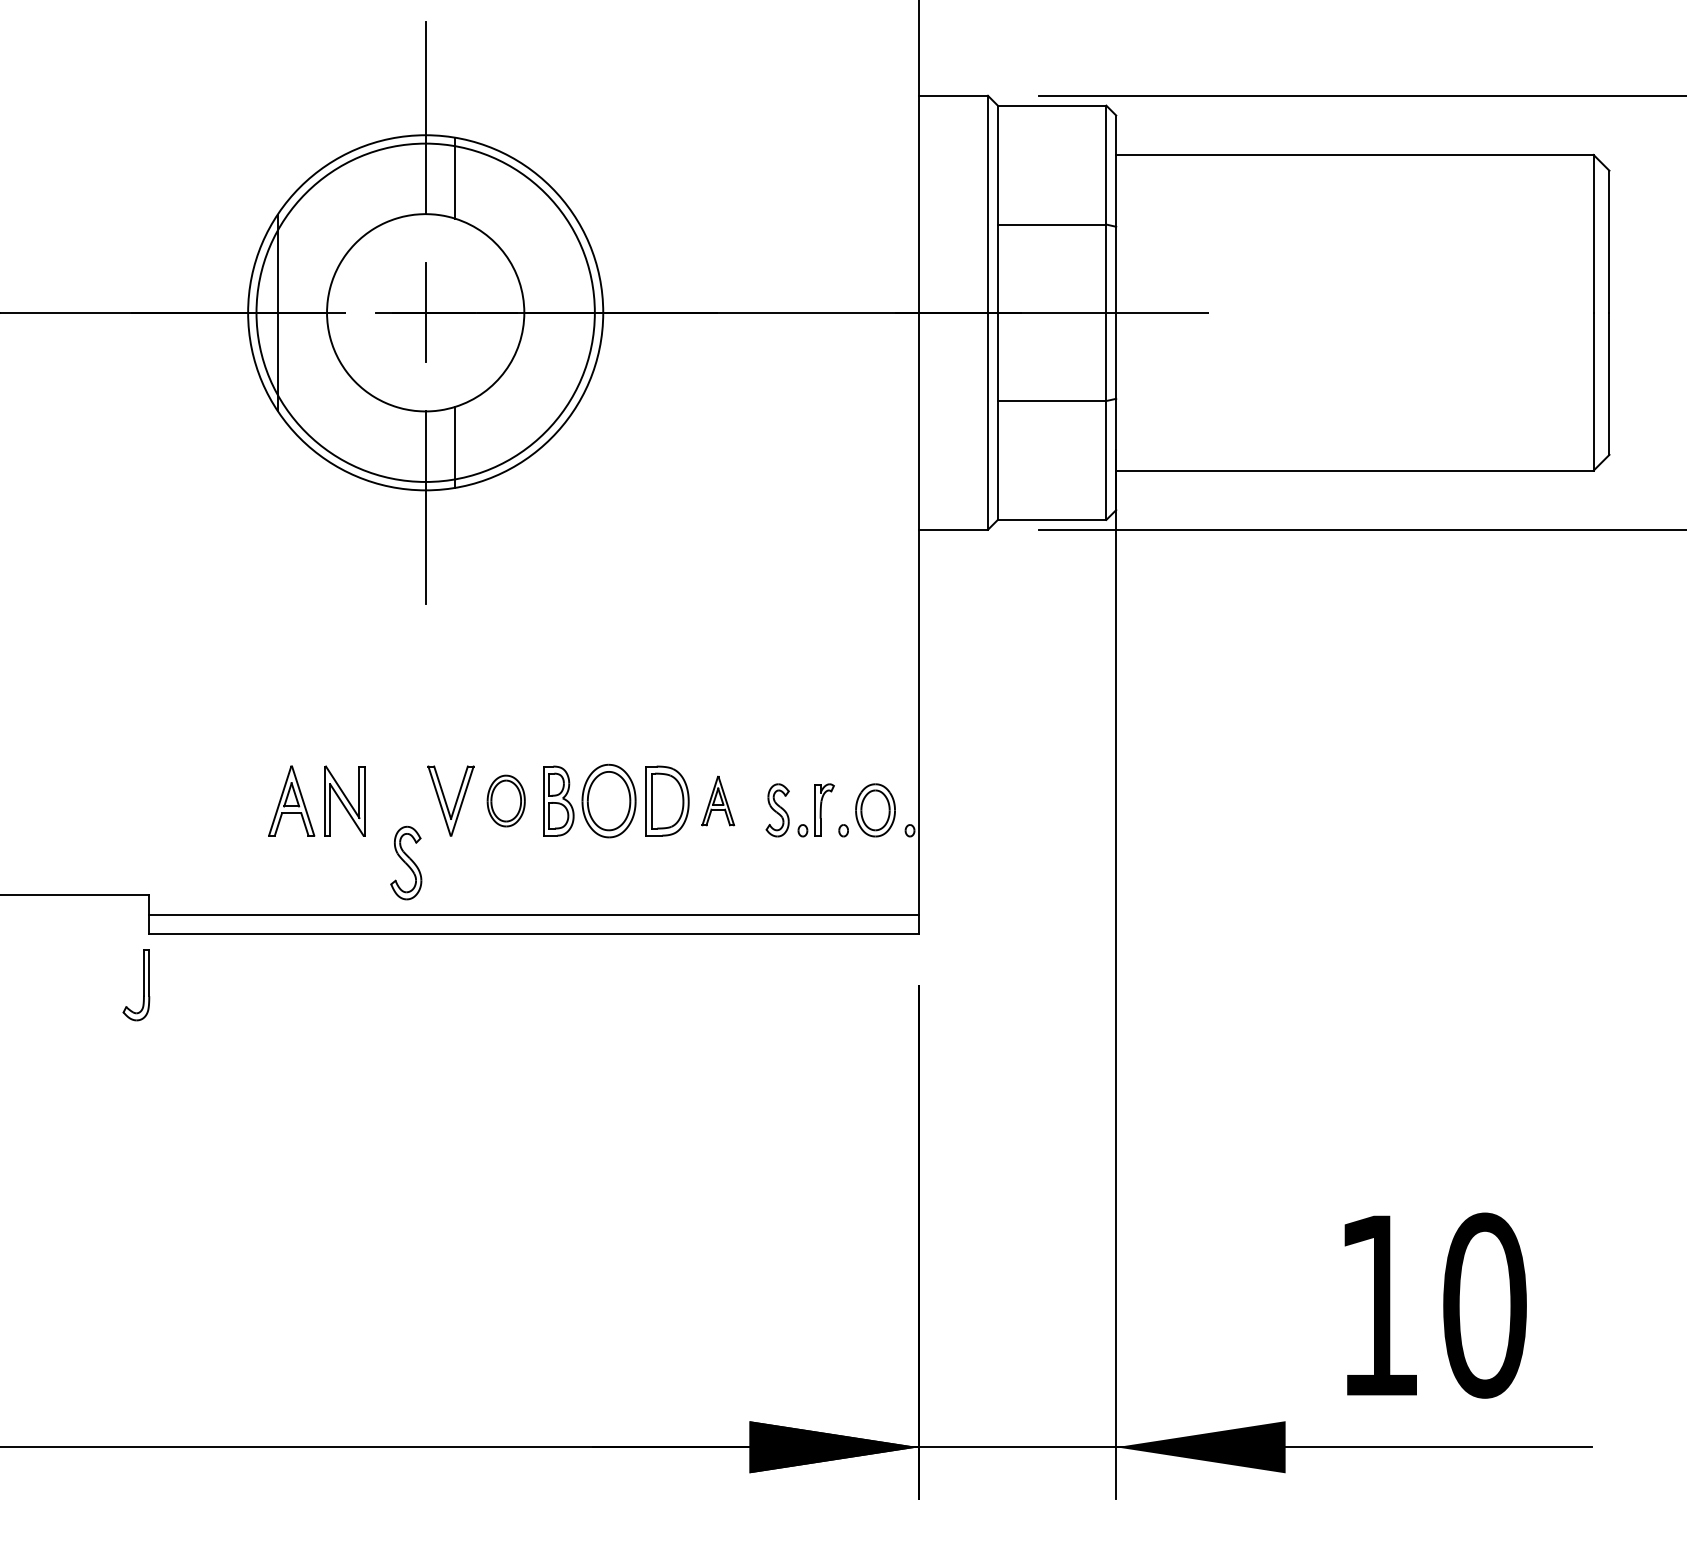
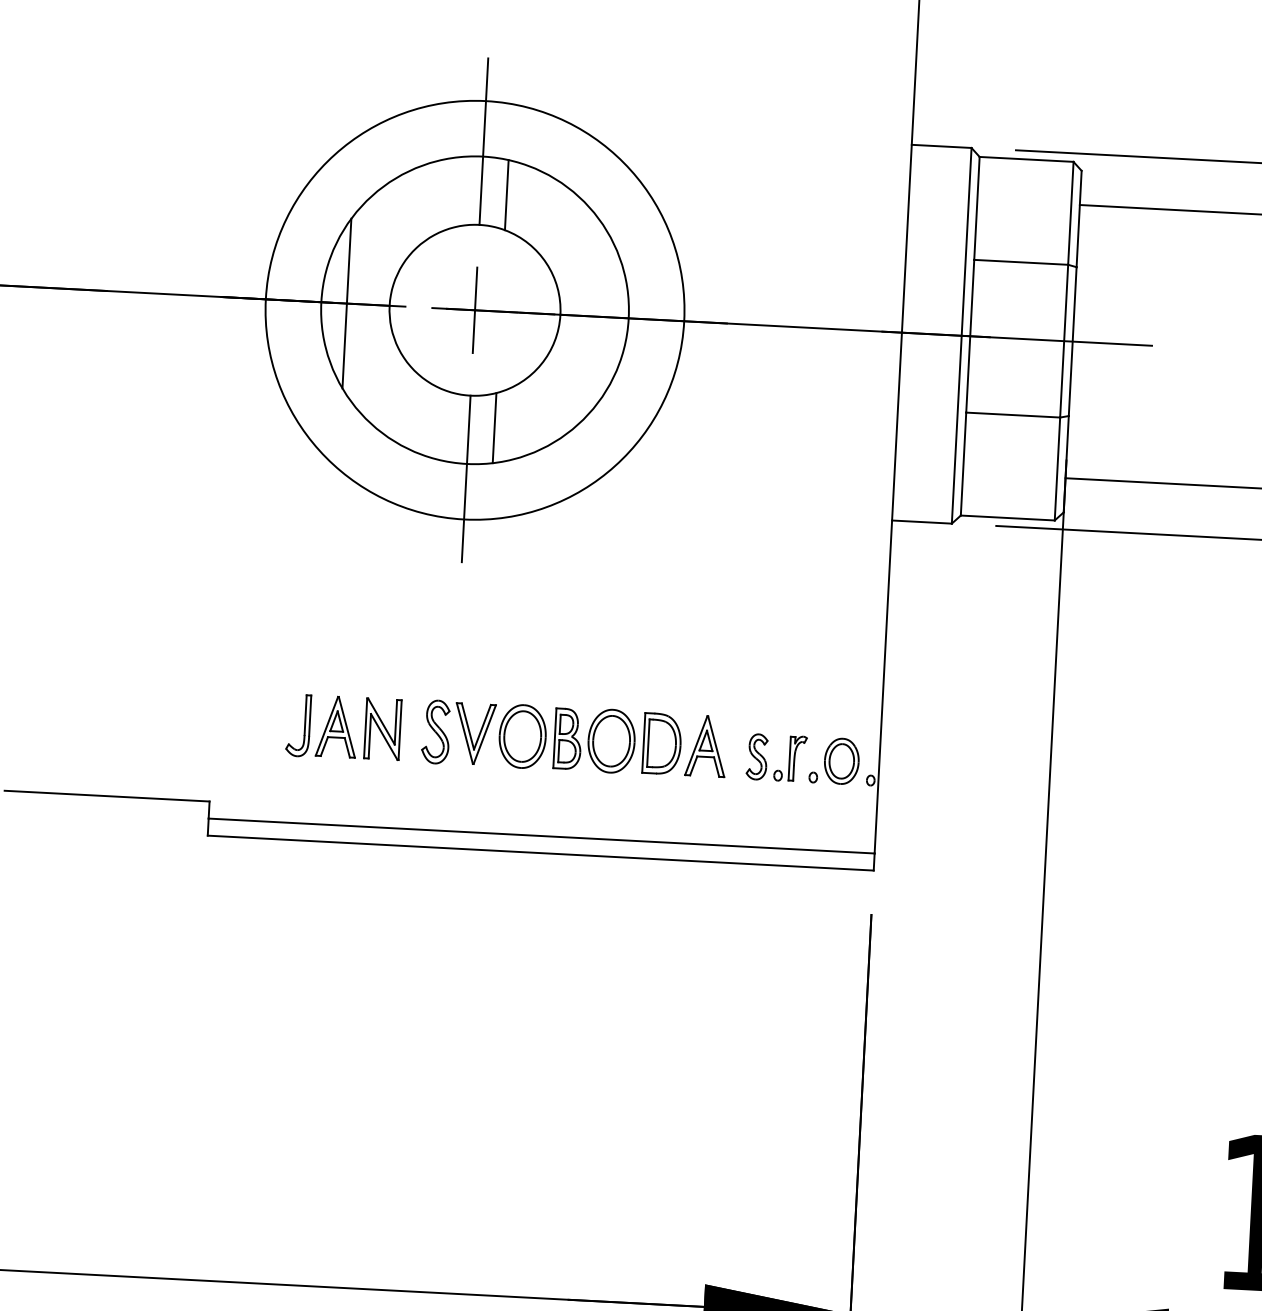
circle: (425, 312) -> (474, 310), size x1.43
part: (505, 800) -> (521, 736), size x1.43
part: (717, 800) -> (705, 745), size x1.43
part: (406, 862) -> (436, 731), moved
part: (143, 985) -> (304, 726), moved

